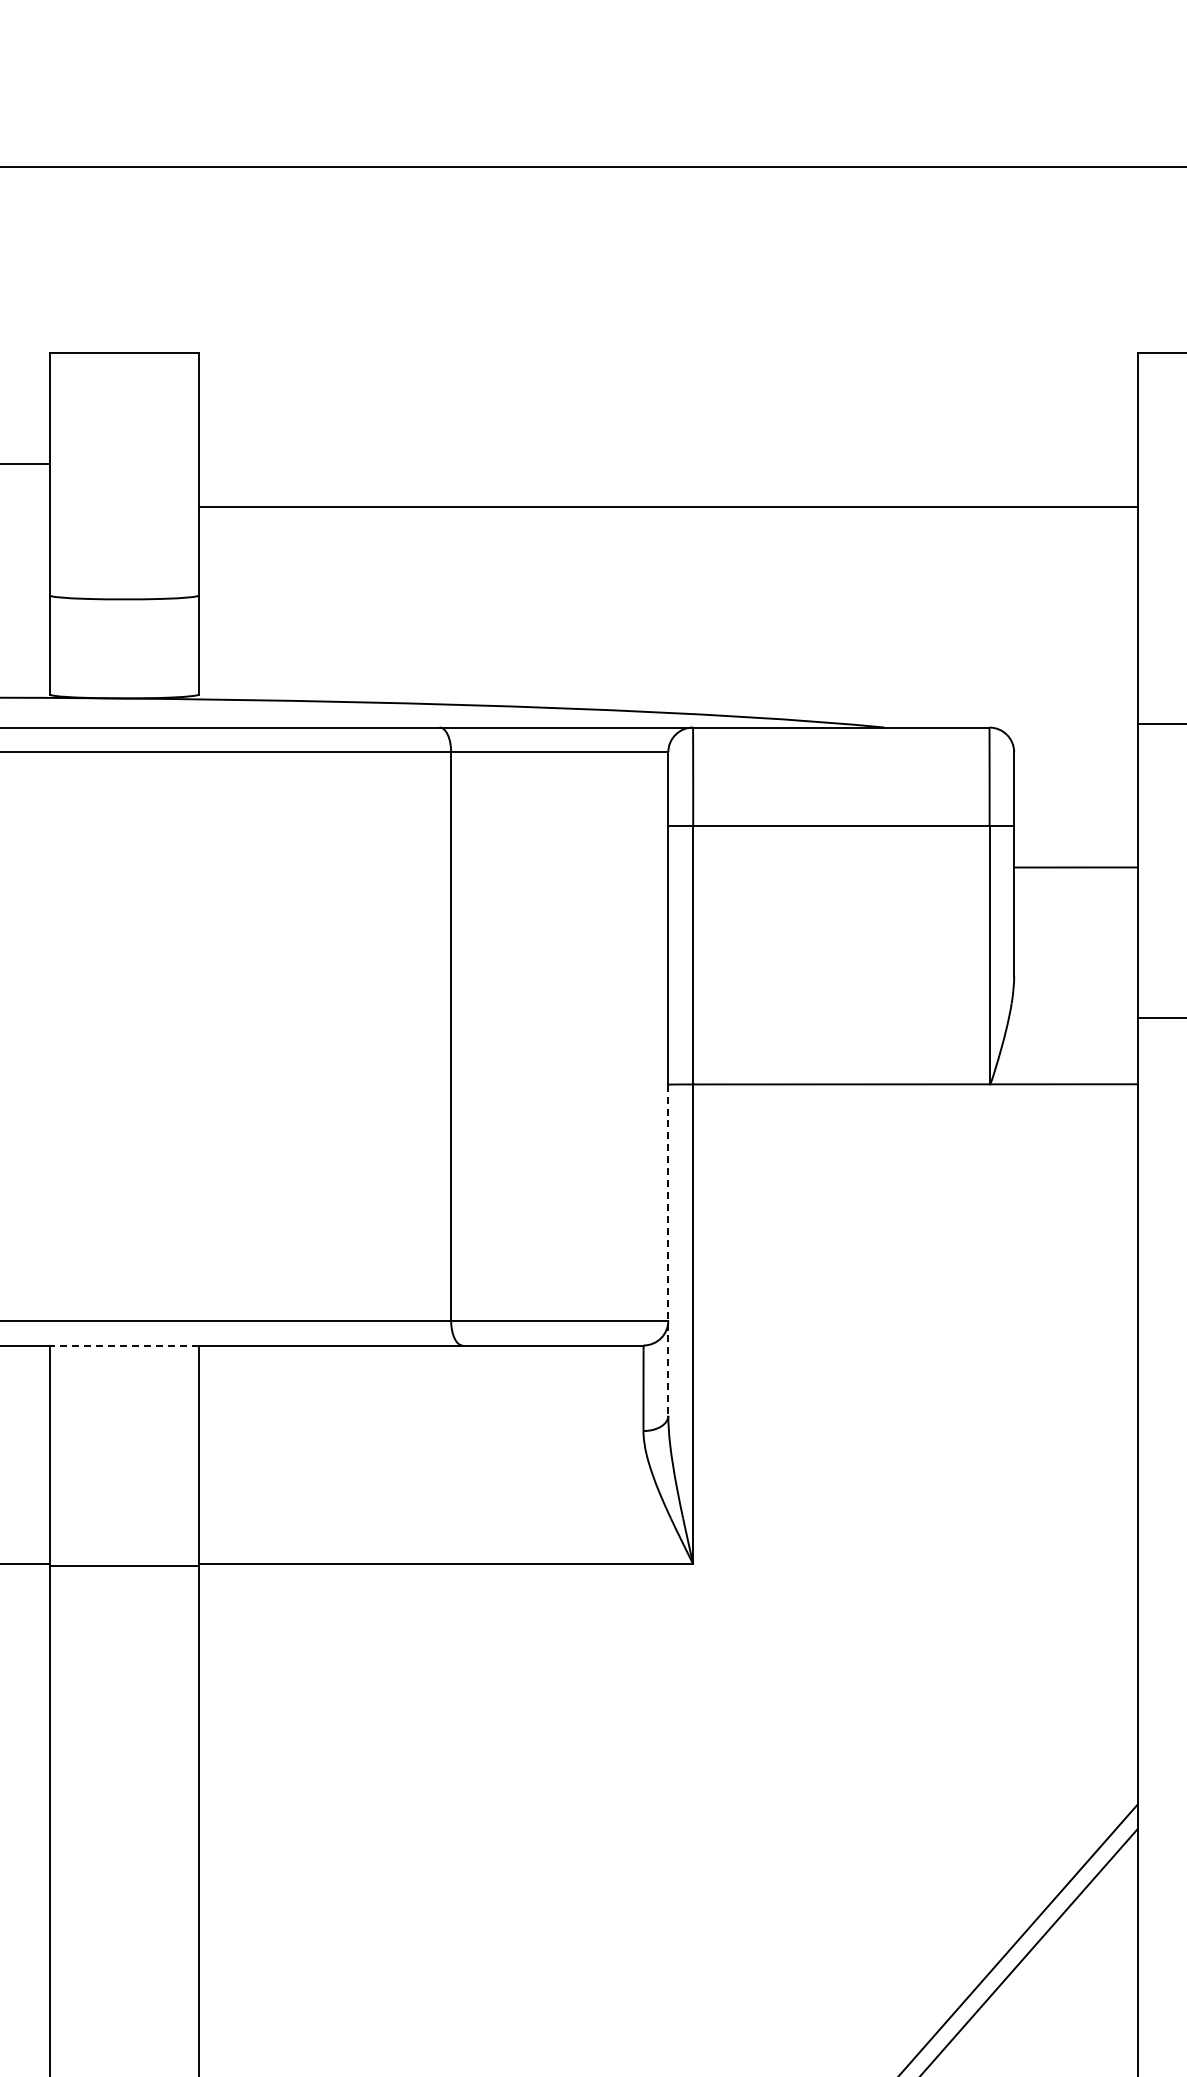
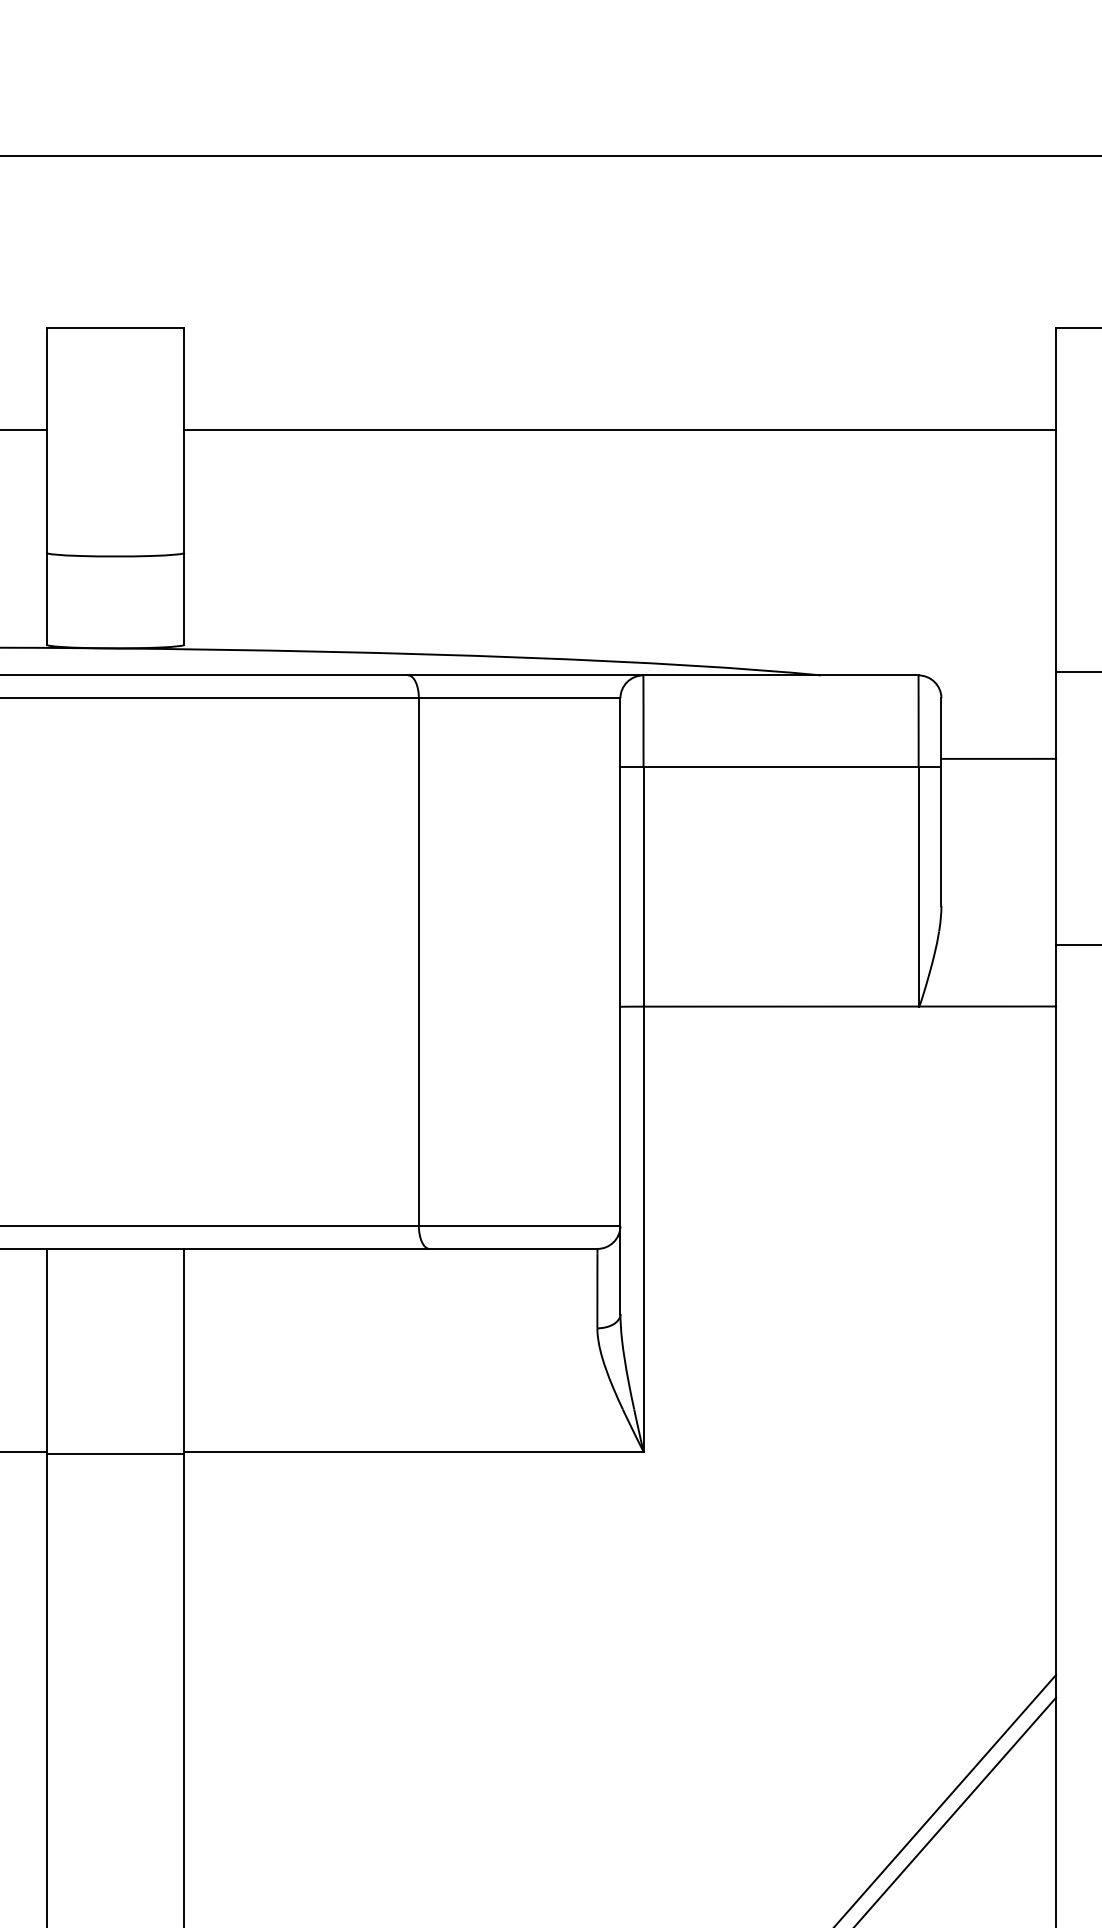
line: (667, 506) -> (619, 430), moved
line: (1075, 867) -> (998, 758), moved
line: (668, 1250) -> (620, 1160), dashed -> solid
line: (123, 1345) -> (114, 1248), dashed -> solid

